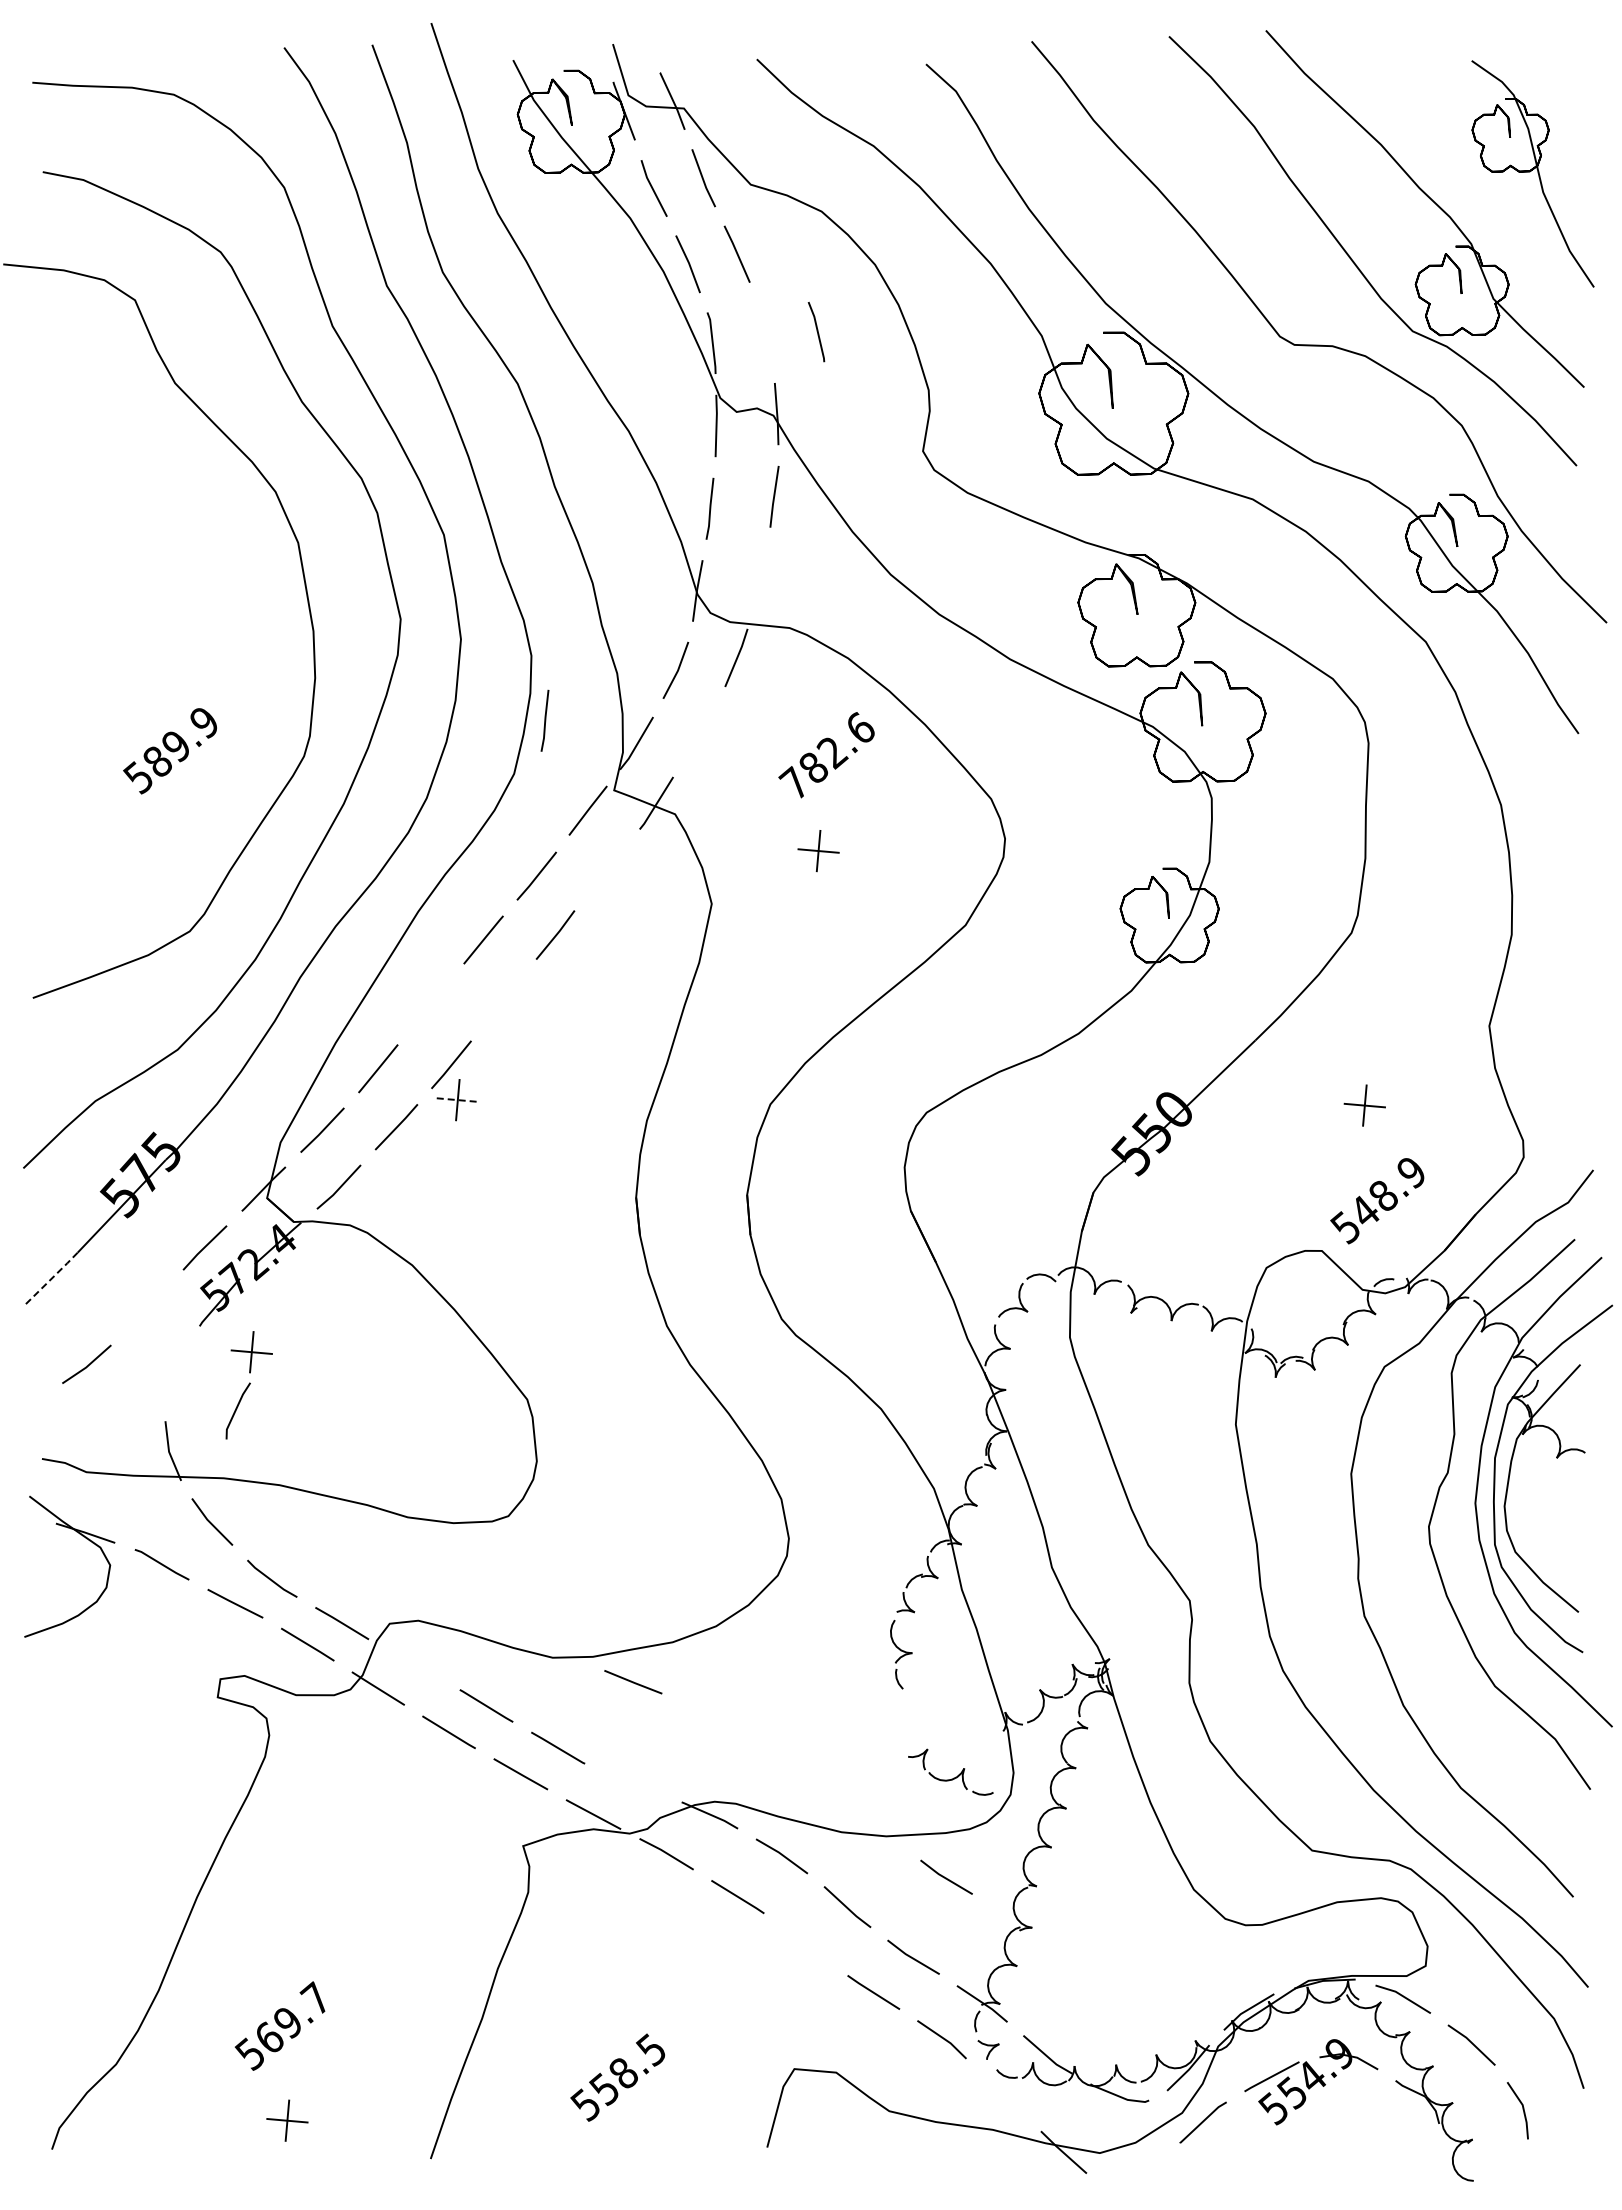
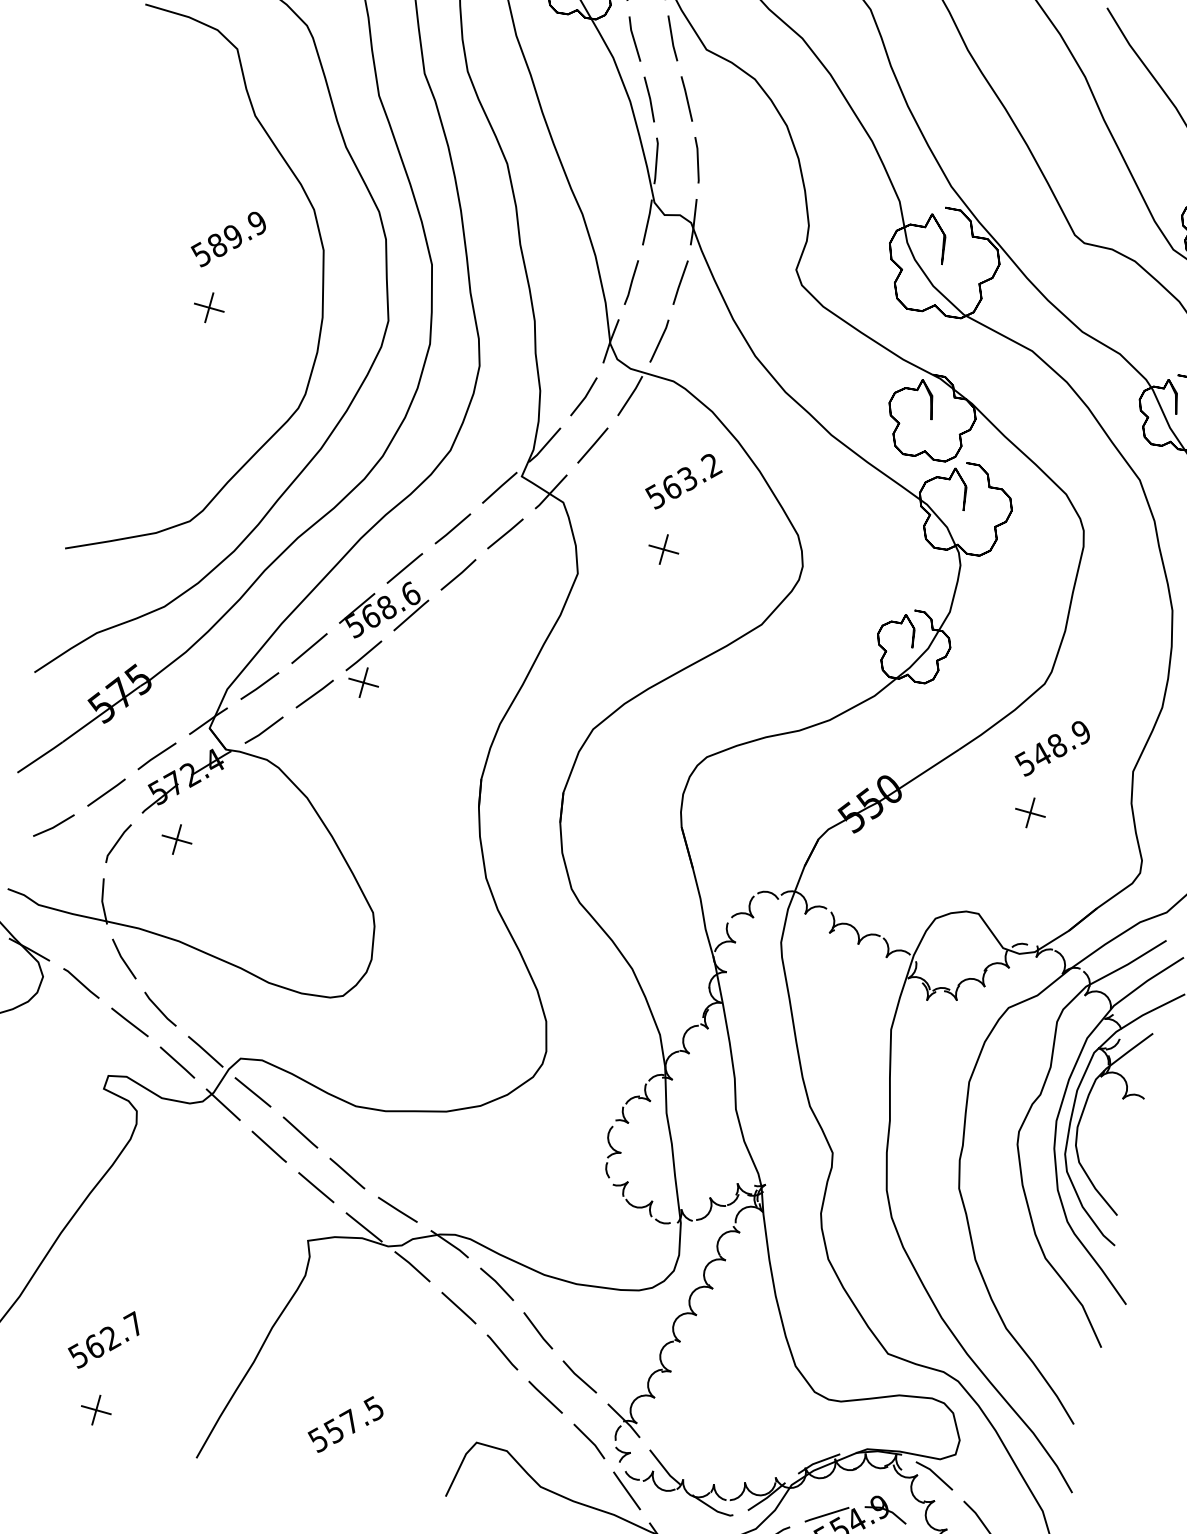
line: (816, 331) -> (696, 159), moved
line: (761, 578) -> (659, 341), added
part: (162, 646) -> (209, 307), added
line: (544, 720) -> (480, 415), removed
line: (699, 732) -> (592, 445), added
text: (169, 751) -> (227, 239), moved
text: (827, 756) -> (683, 481), 782.6 -> 563.2
line: (606, 869) -> (505, 533), added
part: (466, 999) -> (384, 609), added
line: (458, 1100) -> (364, 683), dashed -> solid
text: (1377, 1201) -> (1052, 749), moved
line: (52, 1277) -> (40, 756), dashed -> solid
line: (147, 1307) -> (106, 792), added
line: (237, 1409) -> (118, 842), moved
line: (413, 1664) -> (252, 1091), added
line: (633, 1682) -> (397, 1210), moved
part: (953, 1777) -> (643, 1206), moved
line: (946, 1877) -> (615, 1322), removed
line: (805, 1944) -> (502, 1352), added
text: (288, 2023) -> (110, 1338), 569.7 -> 562.7
text: (622, 2071) -> (349, 1420), 558.5 -> 557.5
line: (1003, 2095) -> (626, 1491), added

